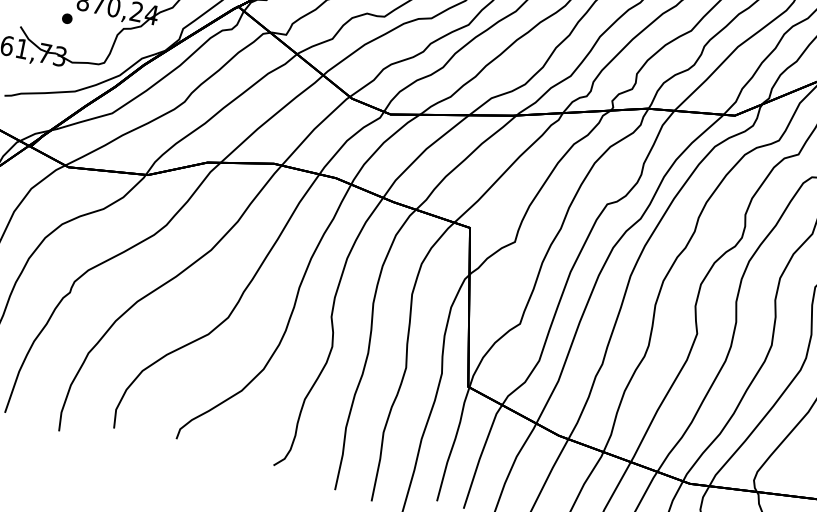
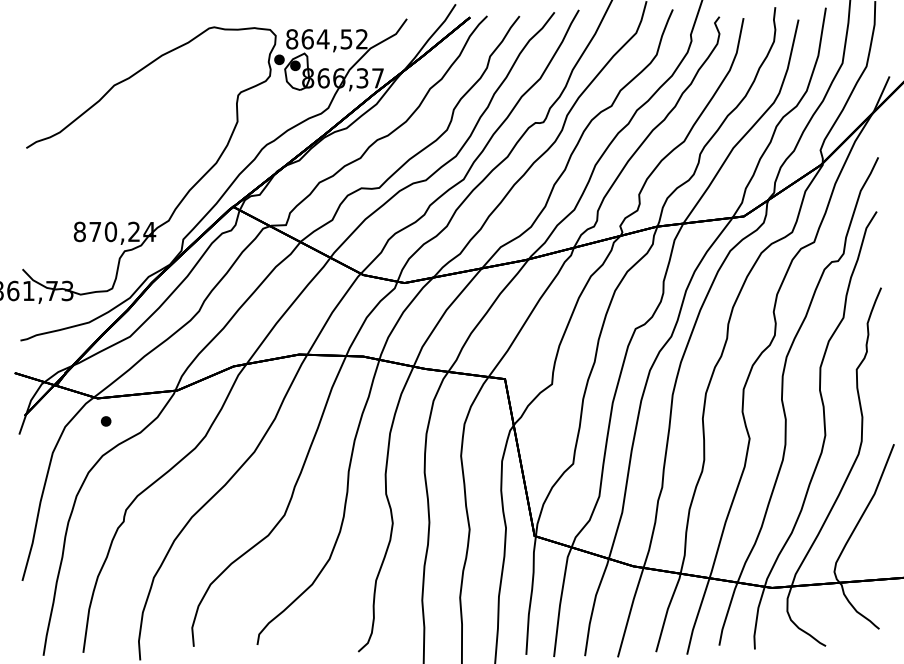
part: (67, 18) -> (106, 421), moved

